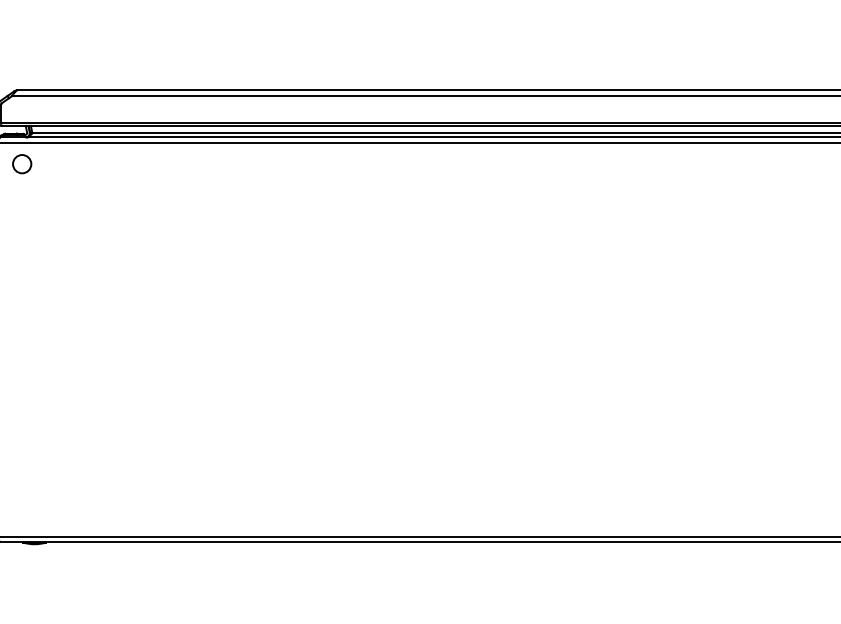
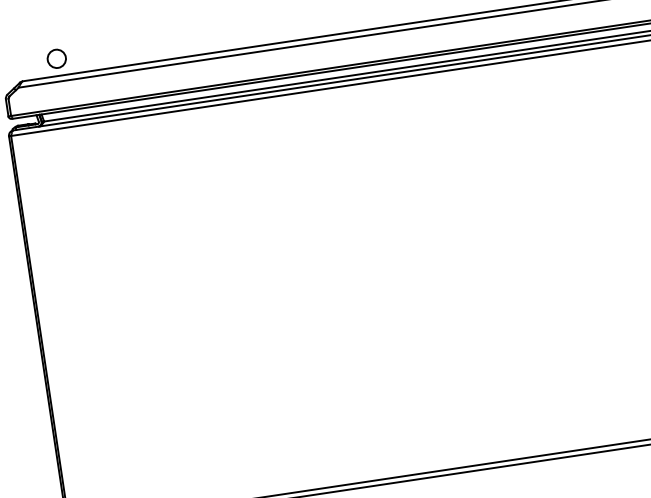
circle: (22, 164) -> (57, 59), moved

